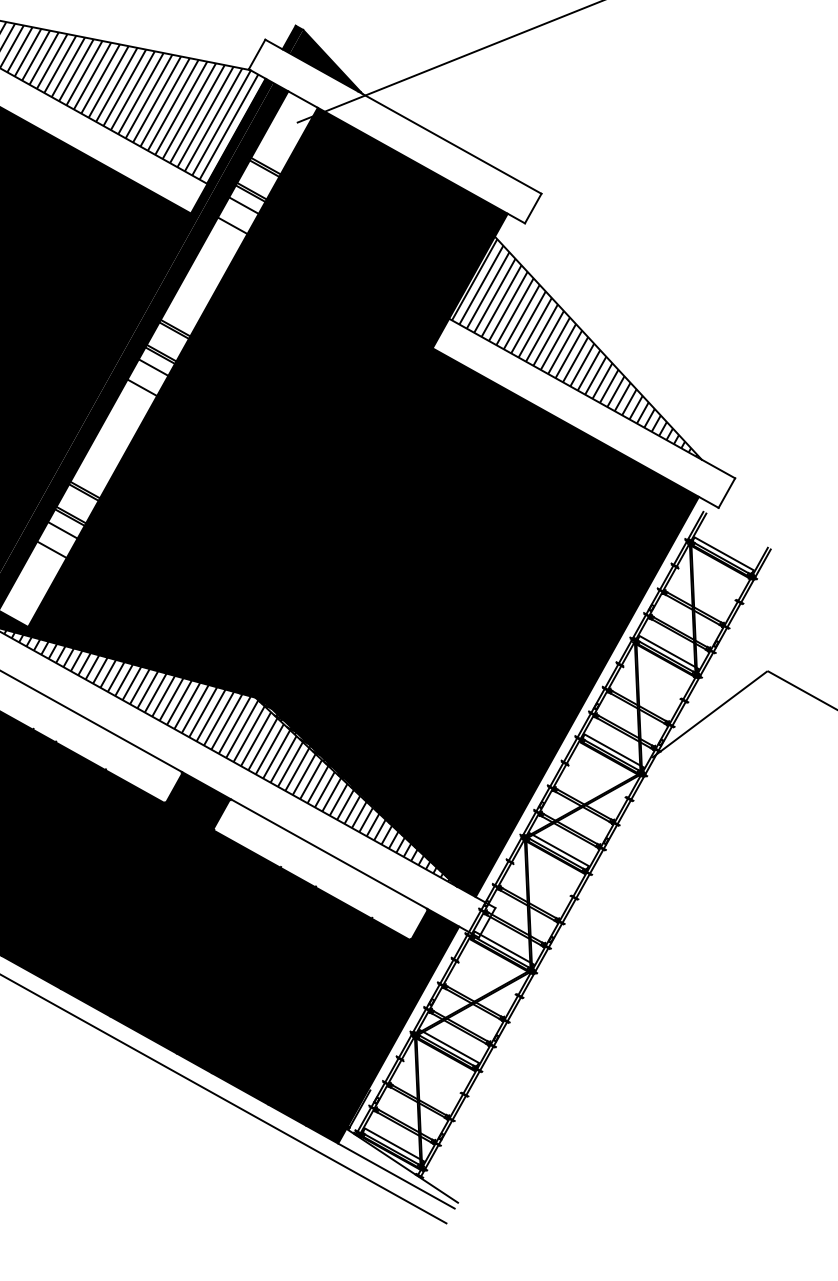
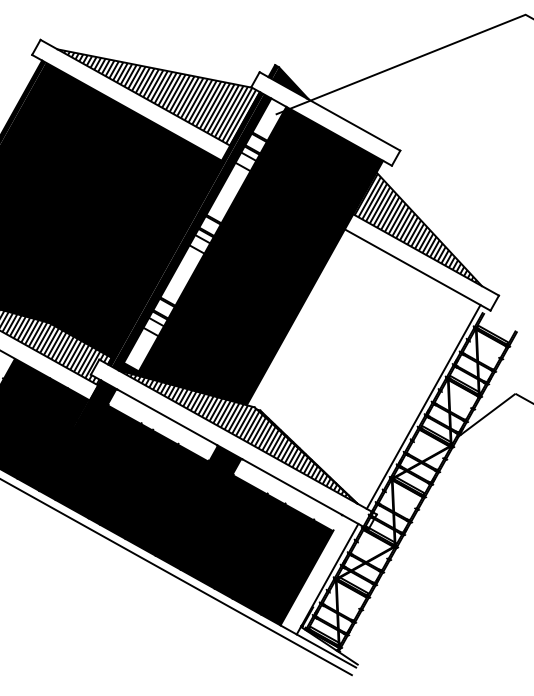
fill: (469, 621) -> (363, 368), removed
fill: (382, 1025) -> (319, 574), removed

